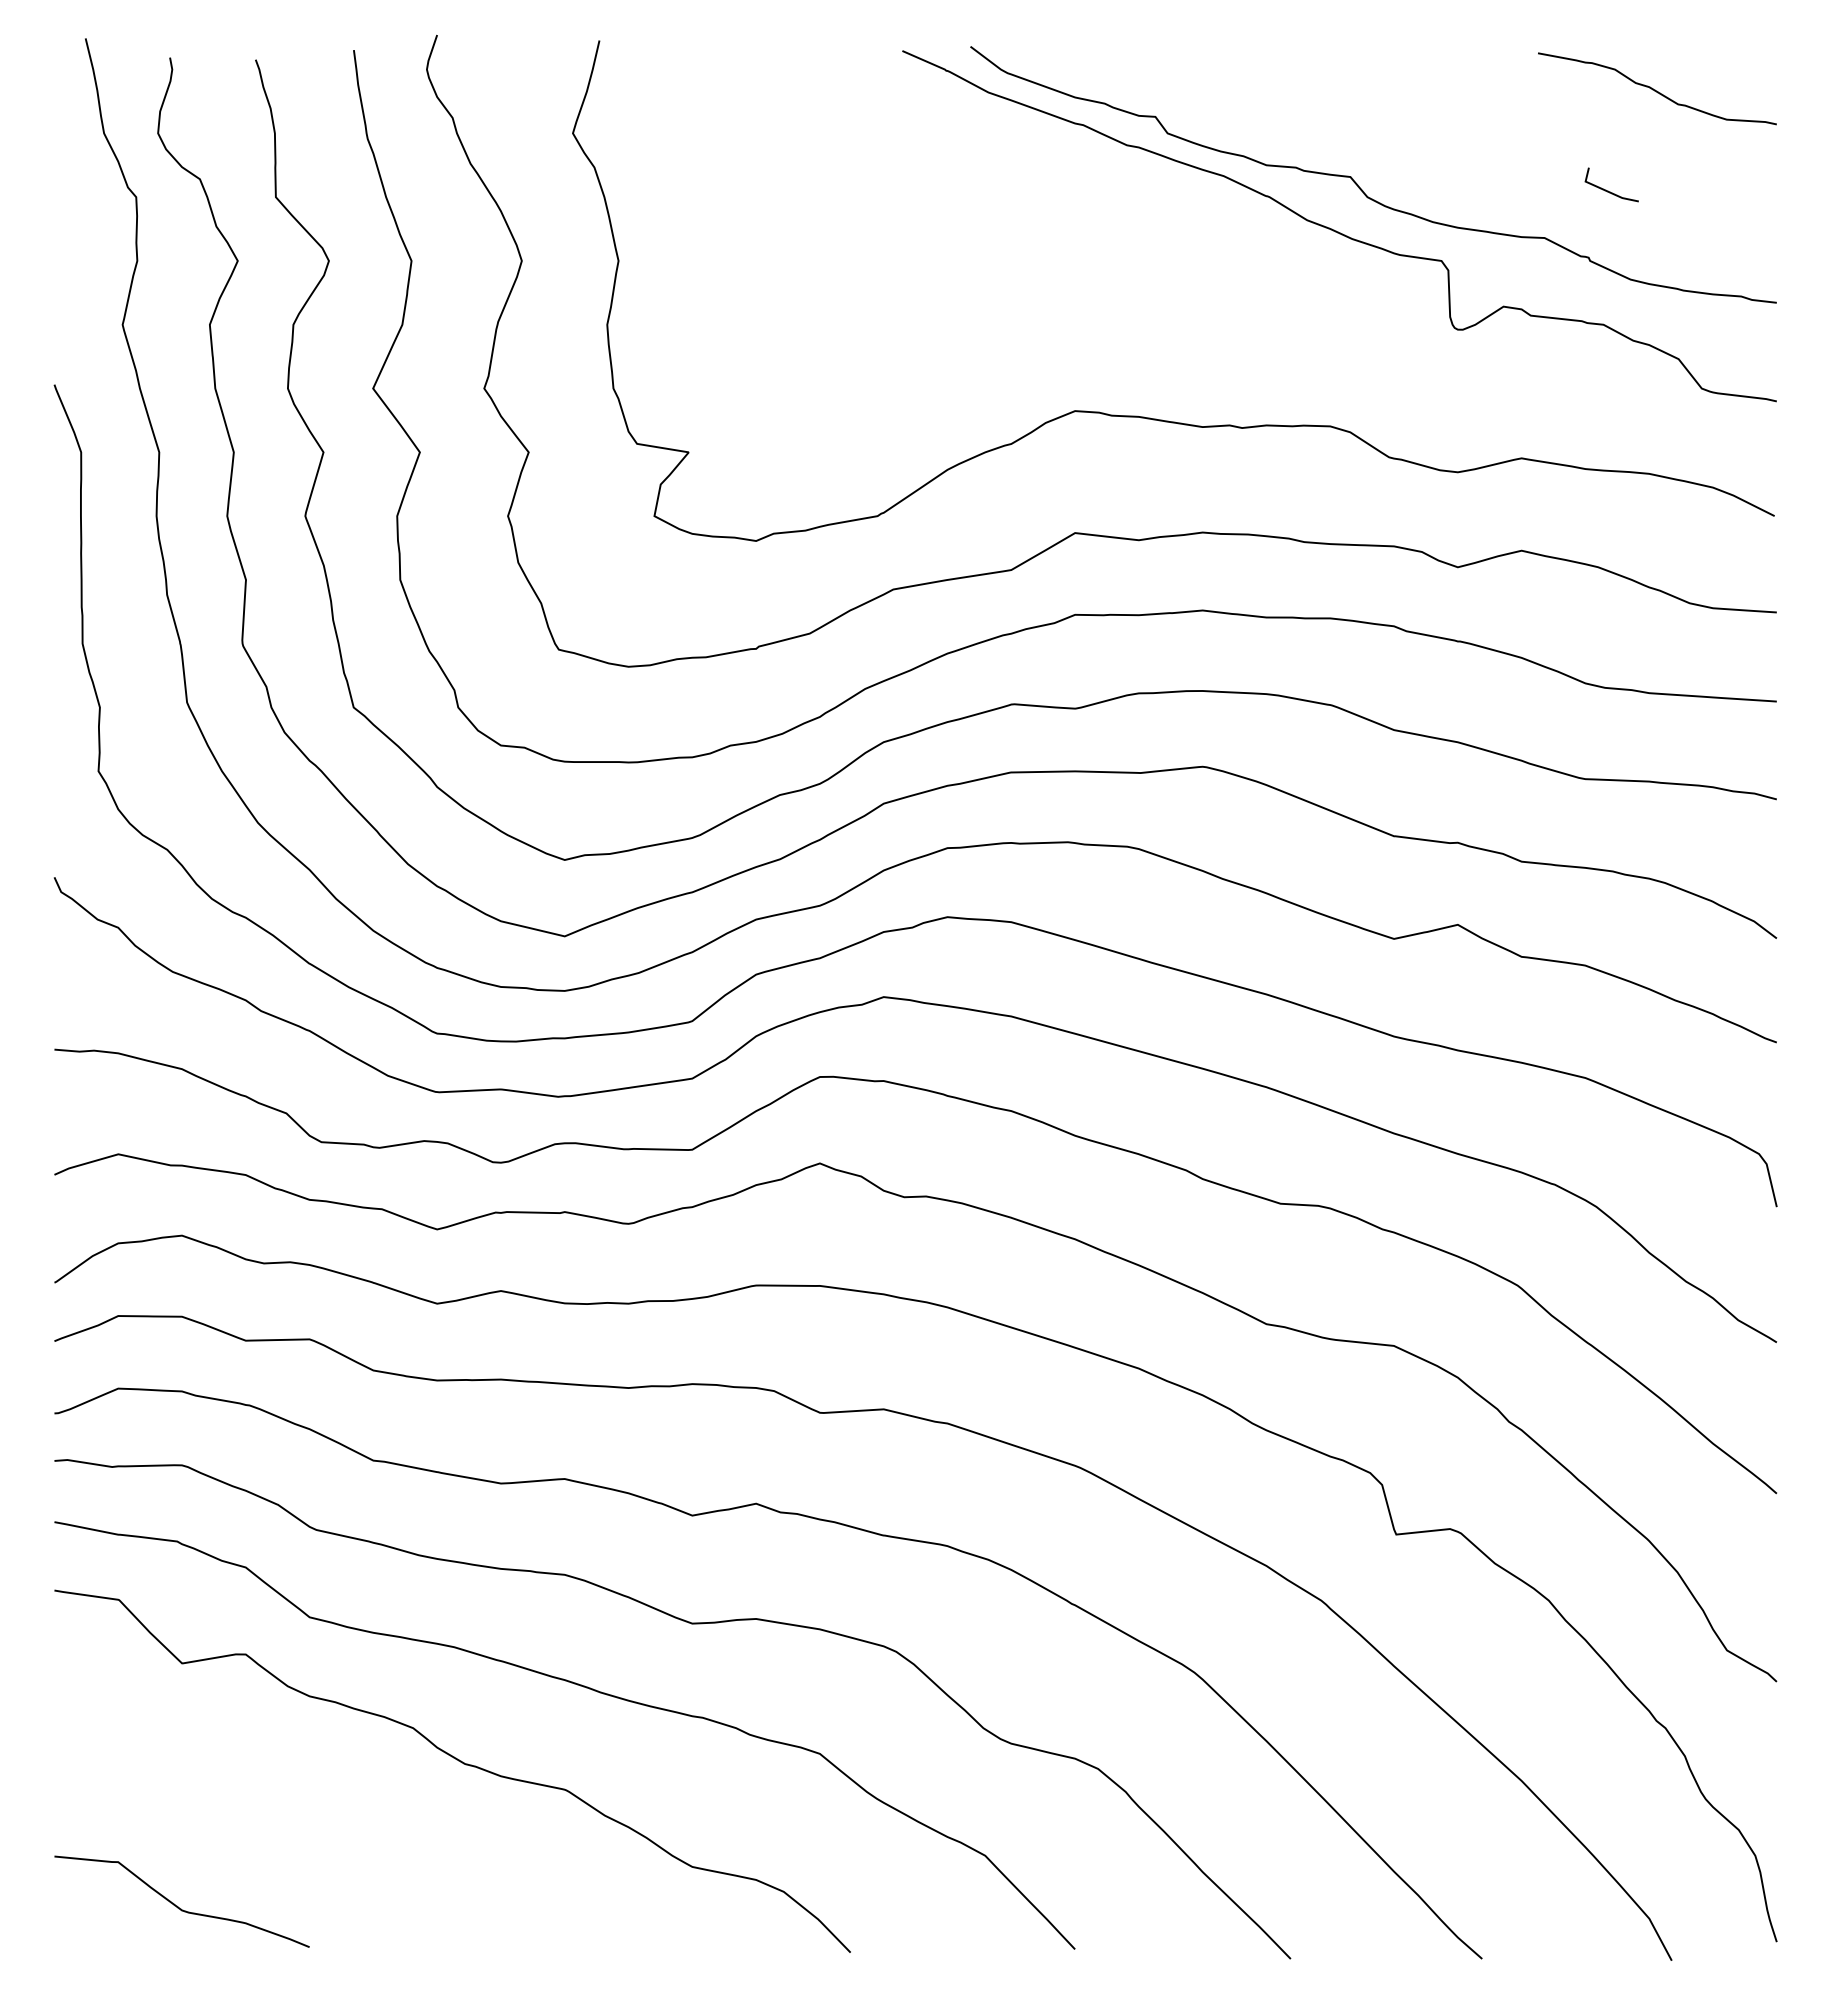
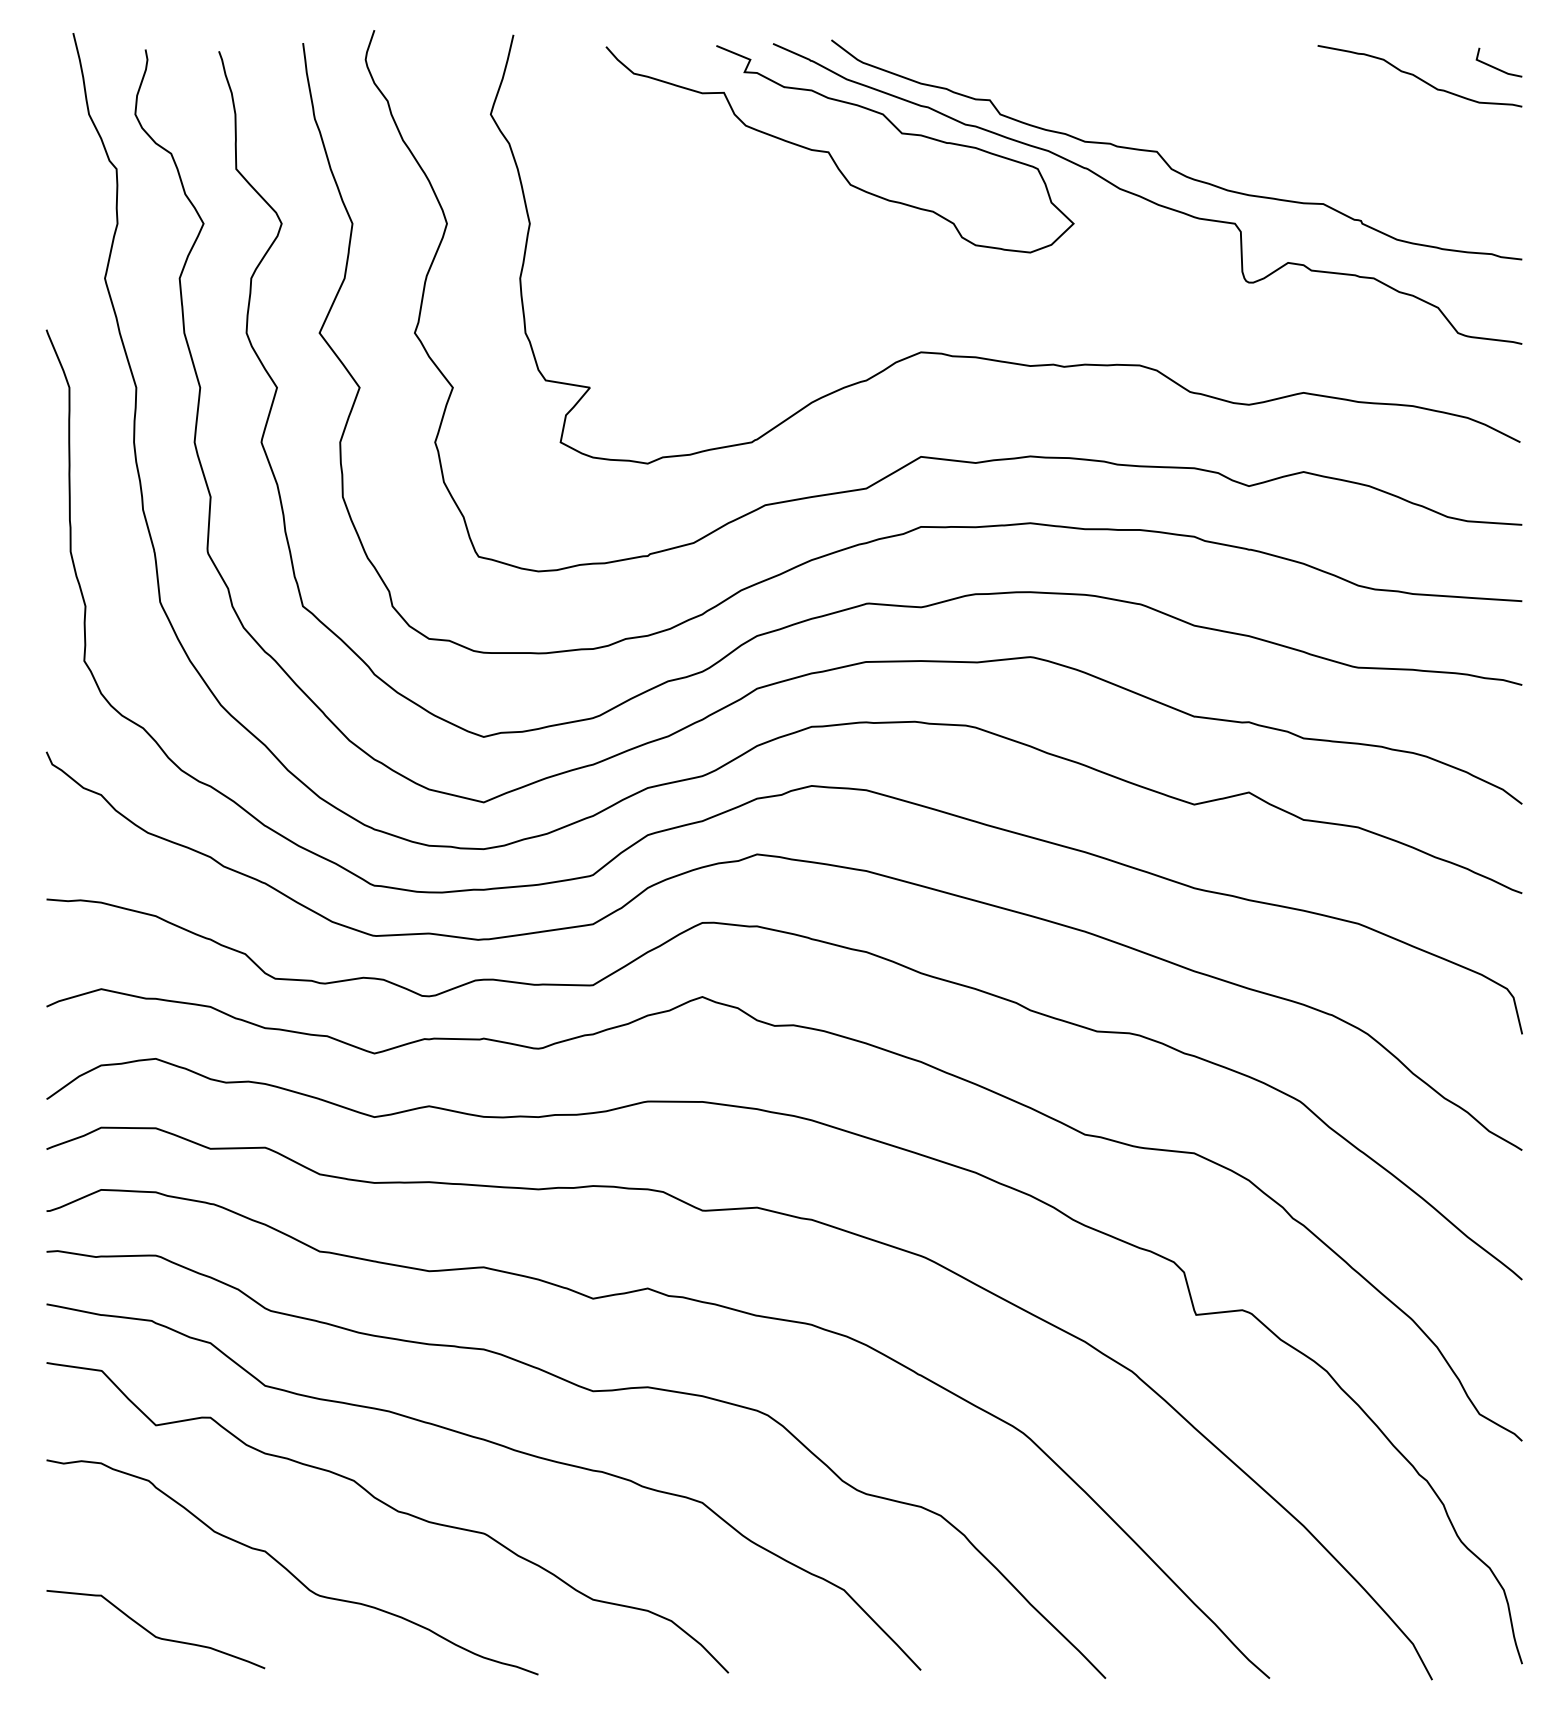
curve: (969, 179) -> (830, 153), added
line: (1608, 190) -> (1496, 67), moved
curve: (337, 1832) -> (289, 1570), added

